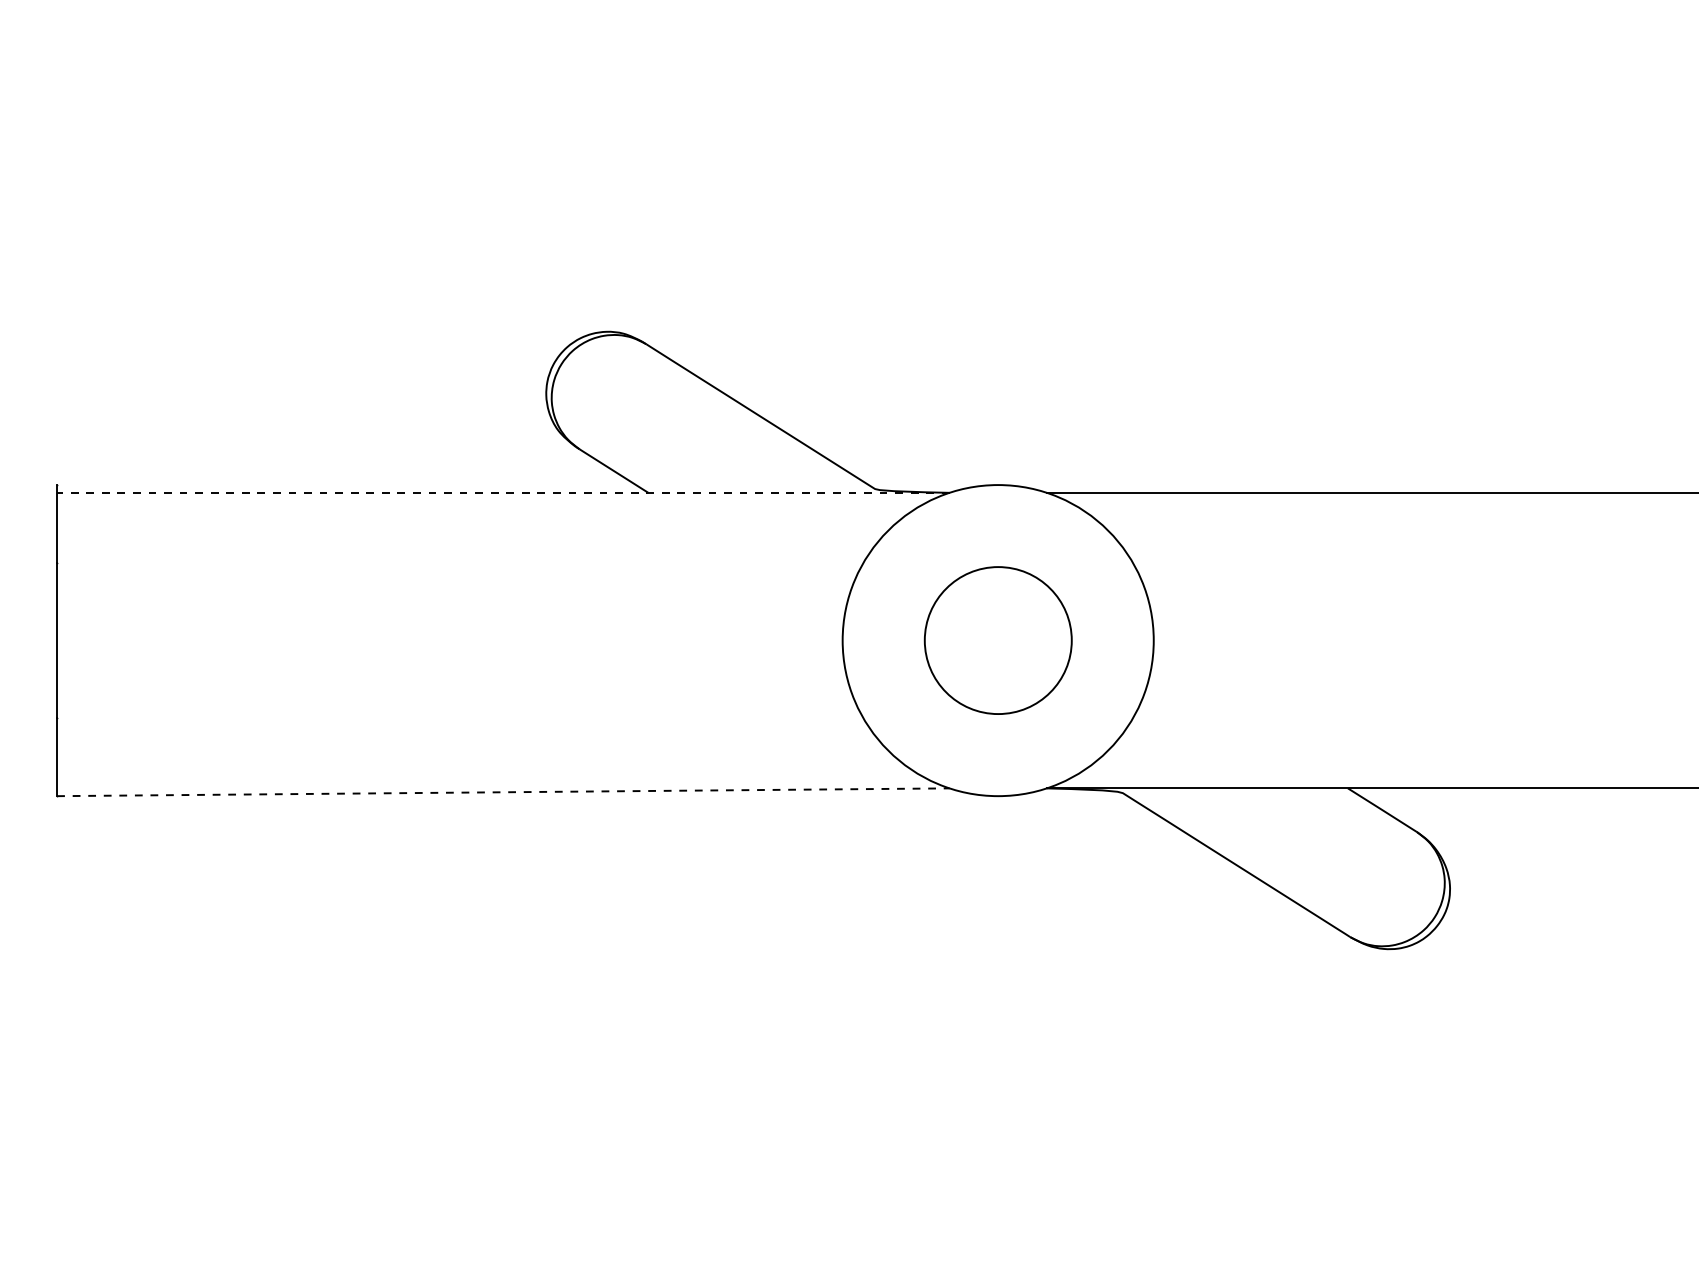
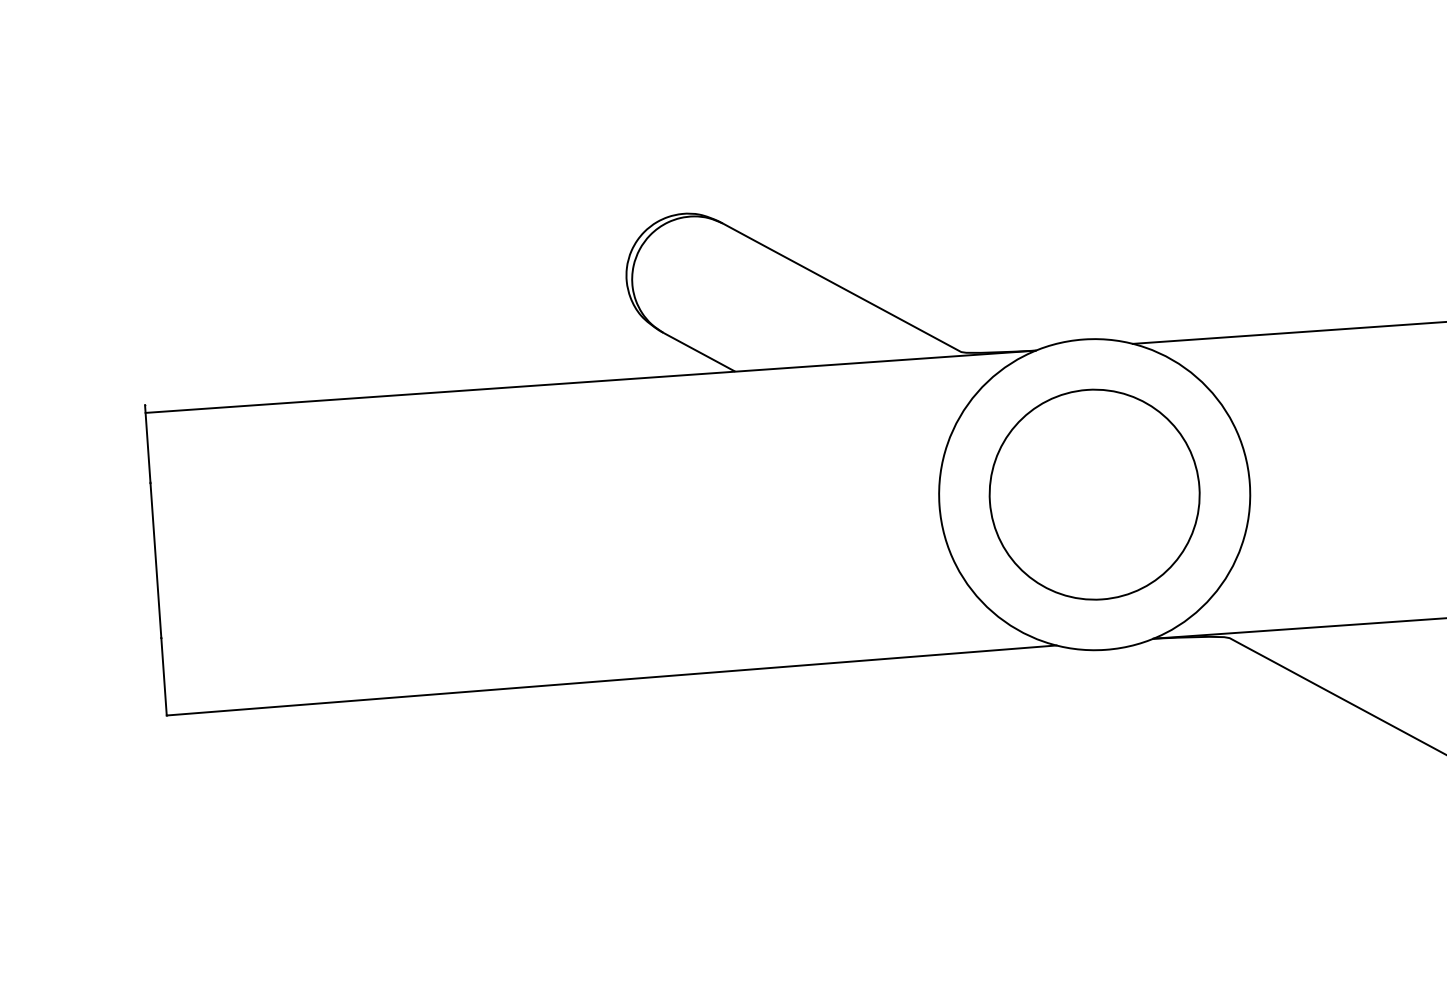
line: (502, 492) -> (589, 381), dashed -> solid
circle: (998, 640) -> (1094, 494), size x1.43
line: (503, 792) -> (611, 680), dashed -> solid

